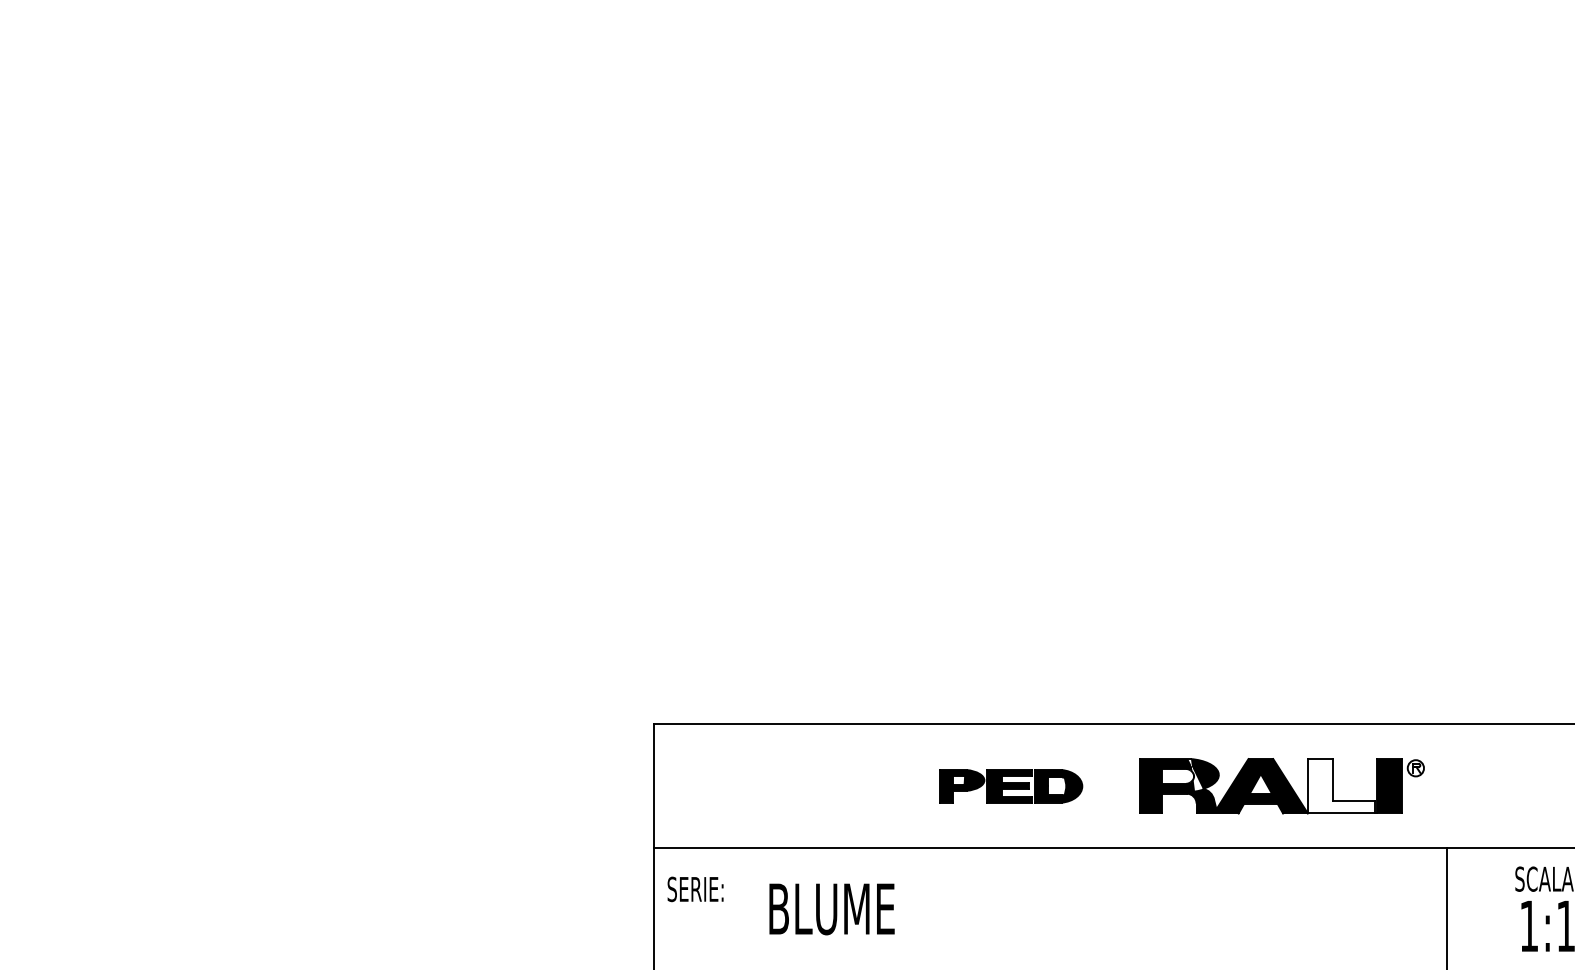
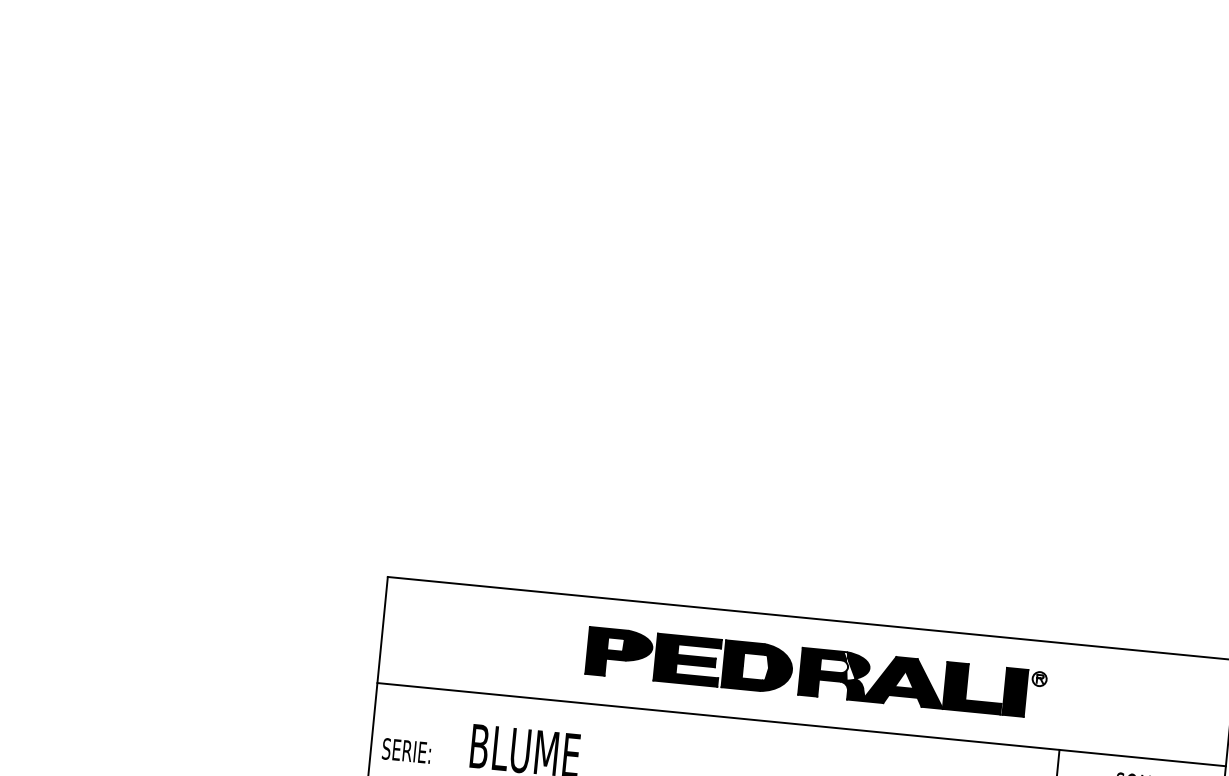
part: (1010, 786) -> (689, 660), size x1.67
fill: (1340, 786) -> (973, 688), added
text: (695, 889) -> (406, 751), moved

